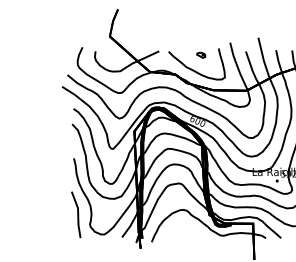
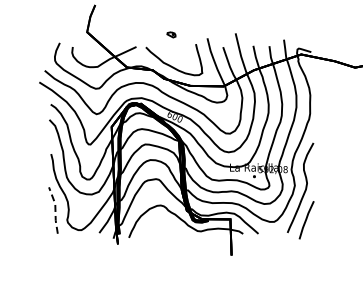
part: (201, 54) -> (171, 34), moved
line: (78, 213) -> (55, 209), solid -> dashed

